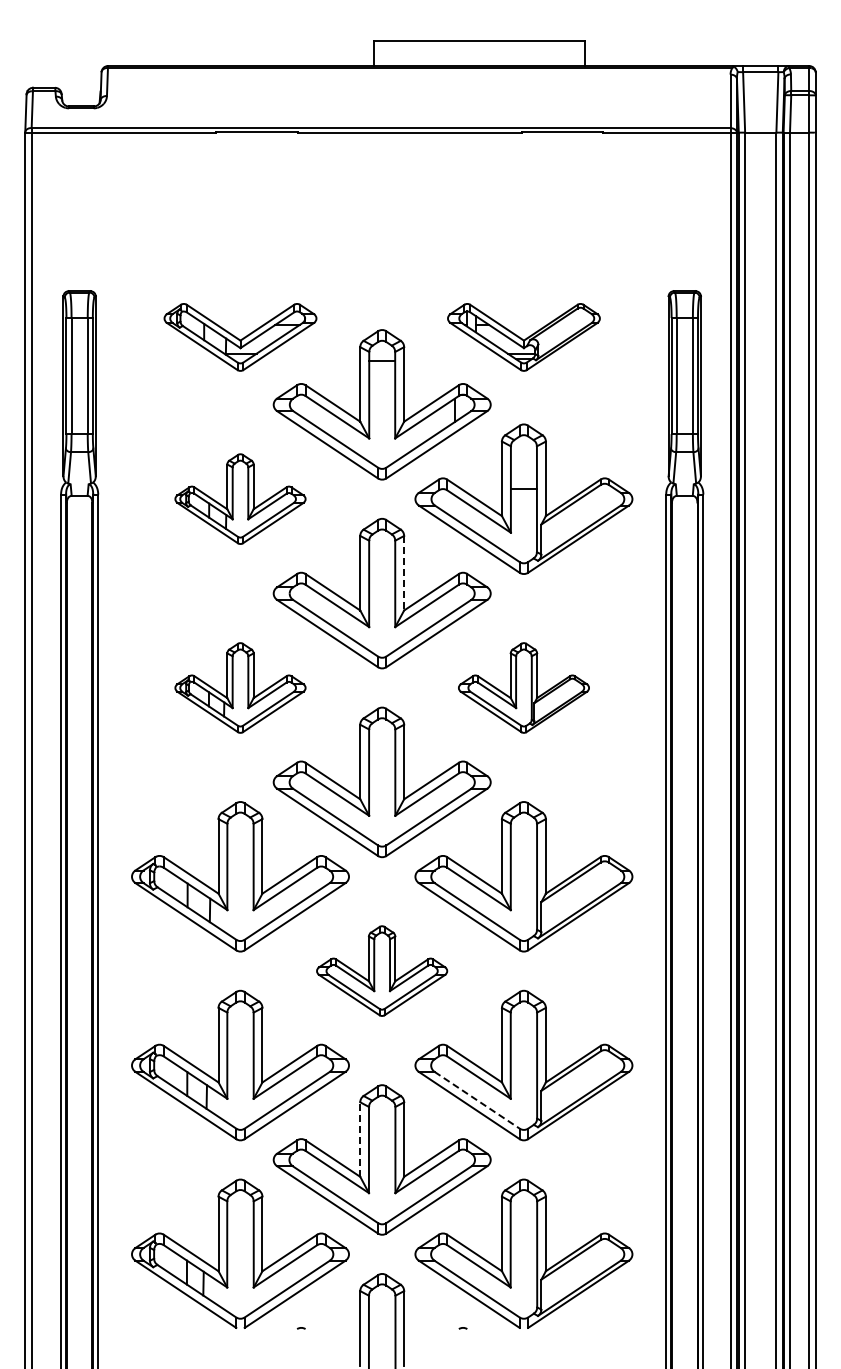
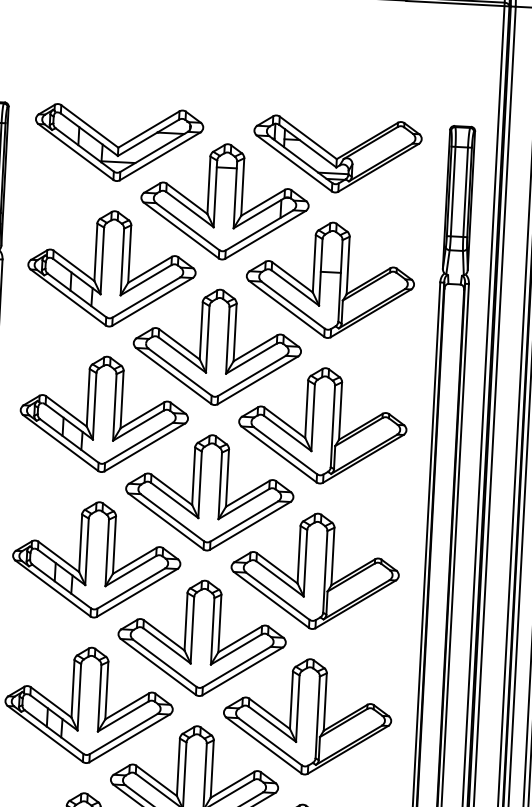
part: (240, 337) -> (118, 144), size x1.43
part: (523, 337) -> (336, 155), size x1.43
part: (240, 498) -> (112, 268), size x1.67
line: (404, 573) -> (235, 332), dashed -> solid
part: (240, 687) -> (104, 414), size x1.67
part: (523, 687) -> (322, 425), size x1.67
part: (381, 970) -> (201, 637), size x1.67
line: (477, 1100) -> (270, 741), dashed -> solid
line: (360, 1139) -> (178, 767), dashed -> solid

